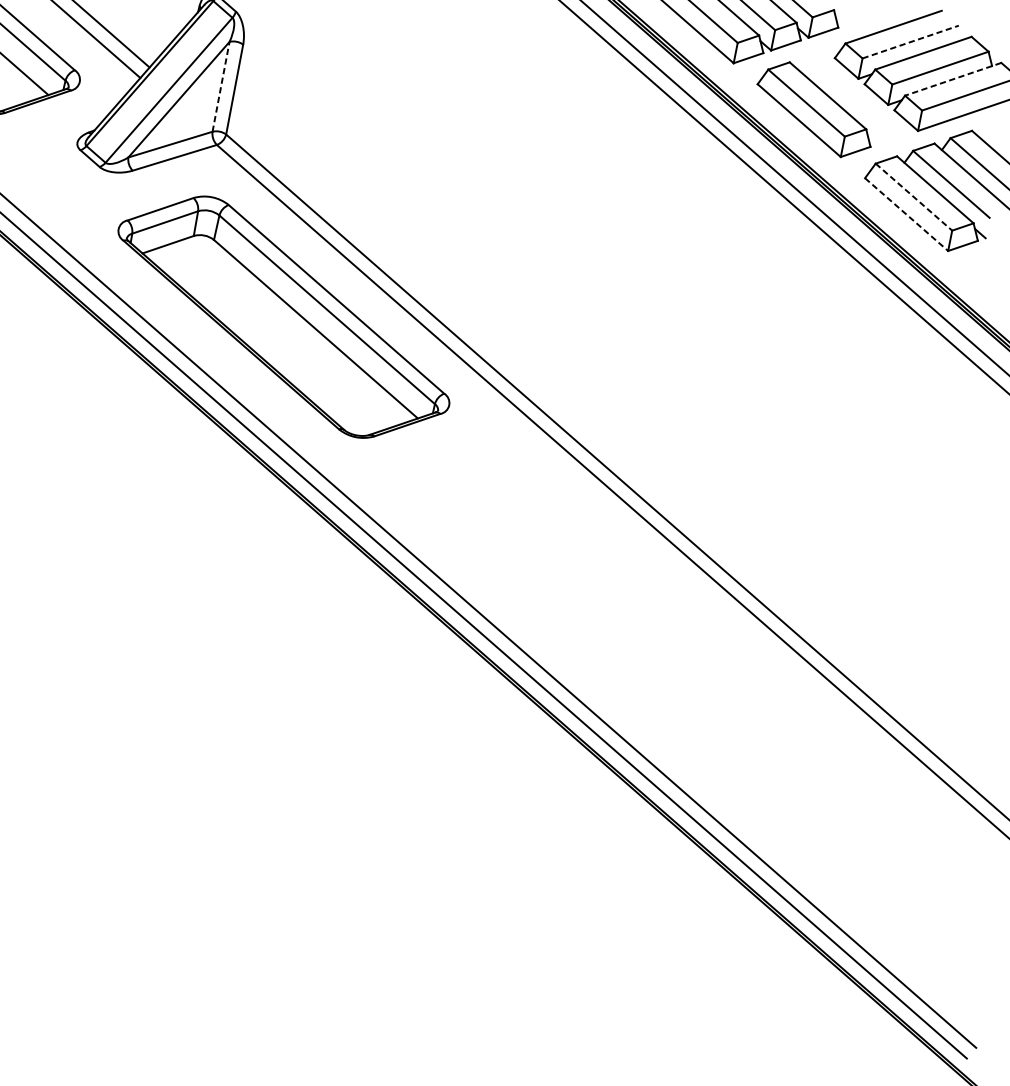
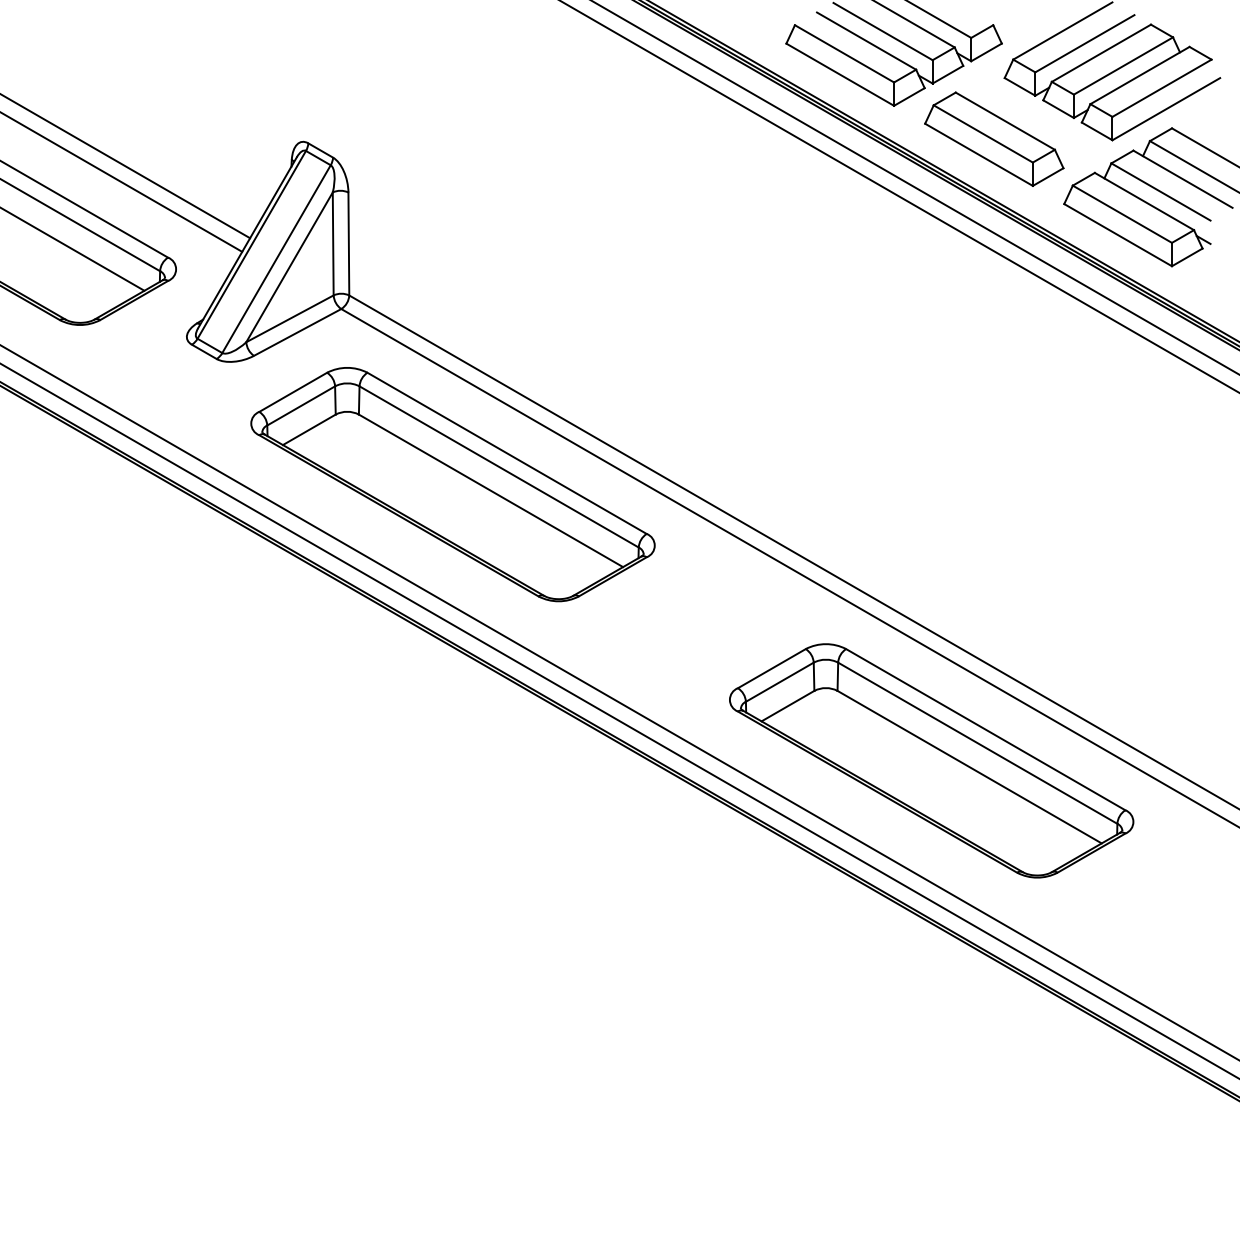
line: (911, 41) -> (1085, 43), dashed -> solid
line: (952, 79) -> (1139, 75), dashed -> solid
line: (221, 86) -> (333, 243), dashed -> solid
line: (913, 197) -> (1122, 214), dashed -> solid
line: (906, 214) -> (1118, 235), dashed -> solid
part: (653, 640) -> (931, 760), added

